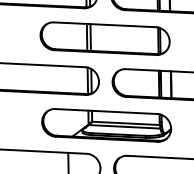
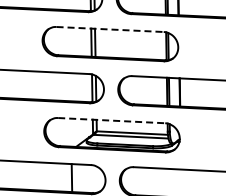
line: (105, 24) -> (110, 29), solid -> dashed
line: (106, 111) -> (111, 120), solid -> dashed

